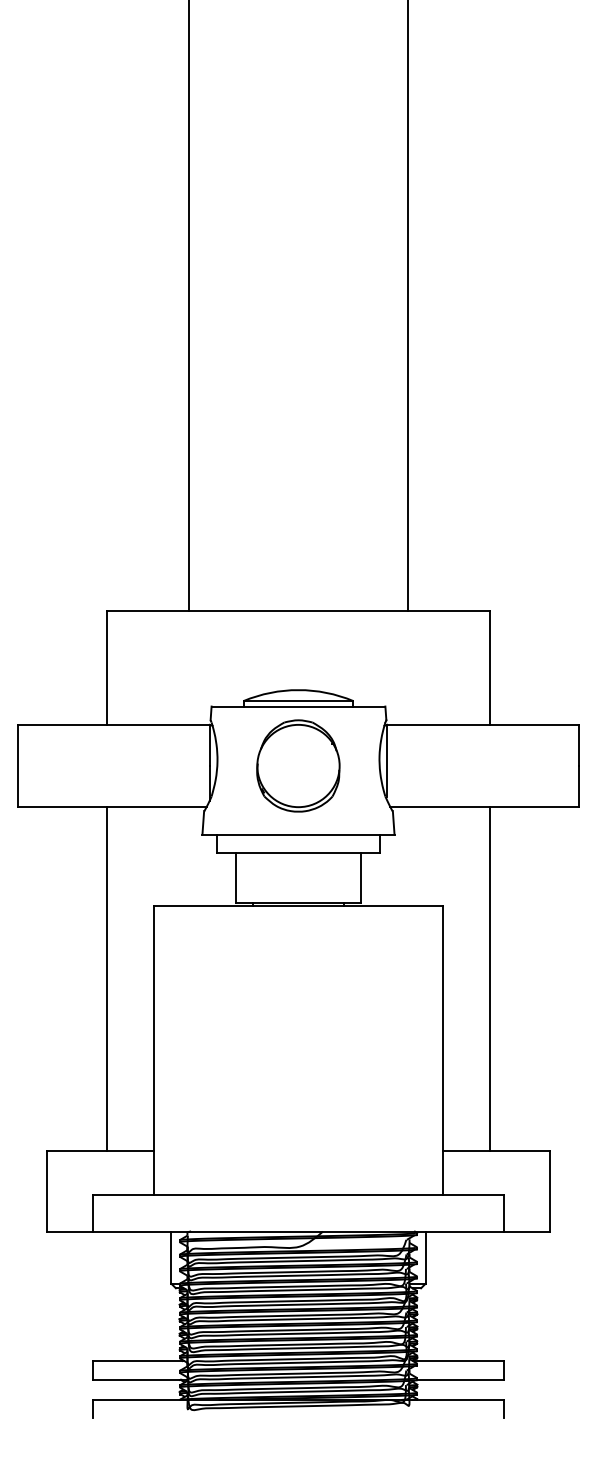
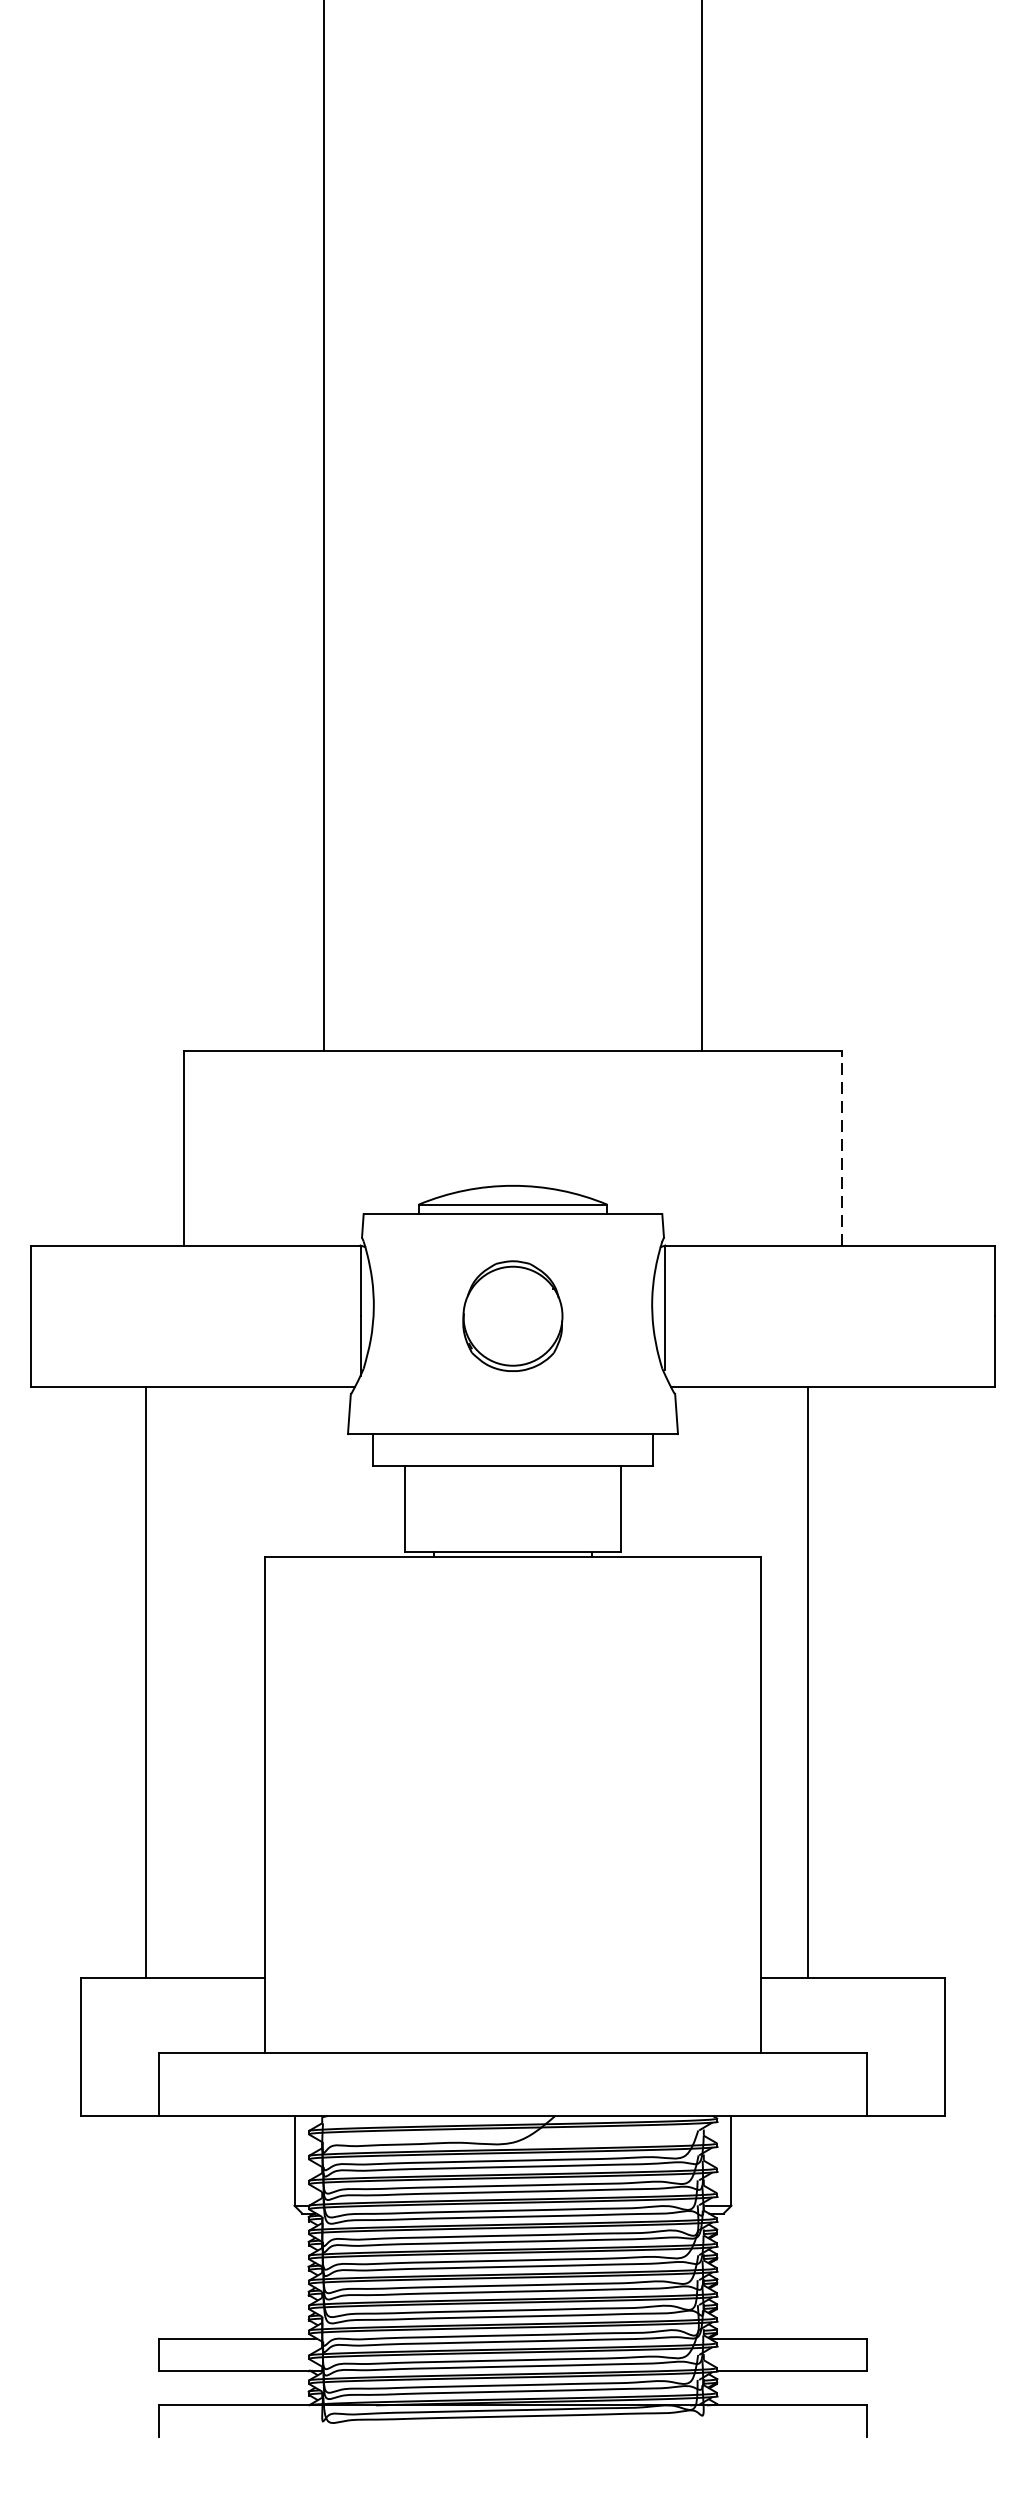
line: (490, 668) -> (842, 1148), solid -> dashed
part: (298, 765) -> (513, 1315), size x0.7
line: (106, 979) -> (145, 1683), moved
line: (490, 979) -> (808, 1683), moved

